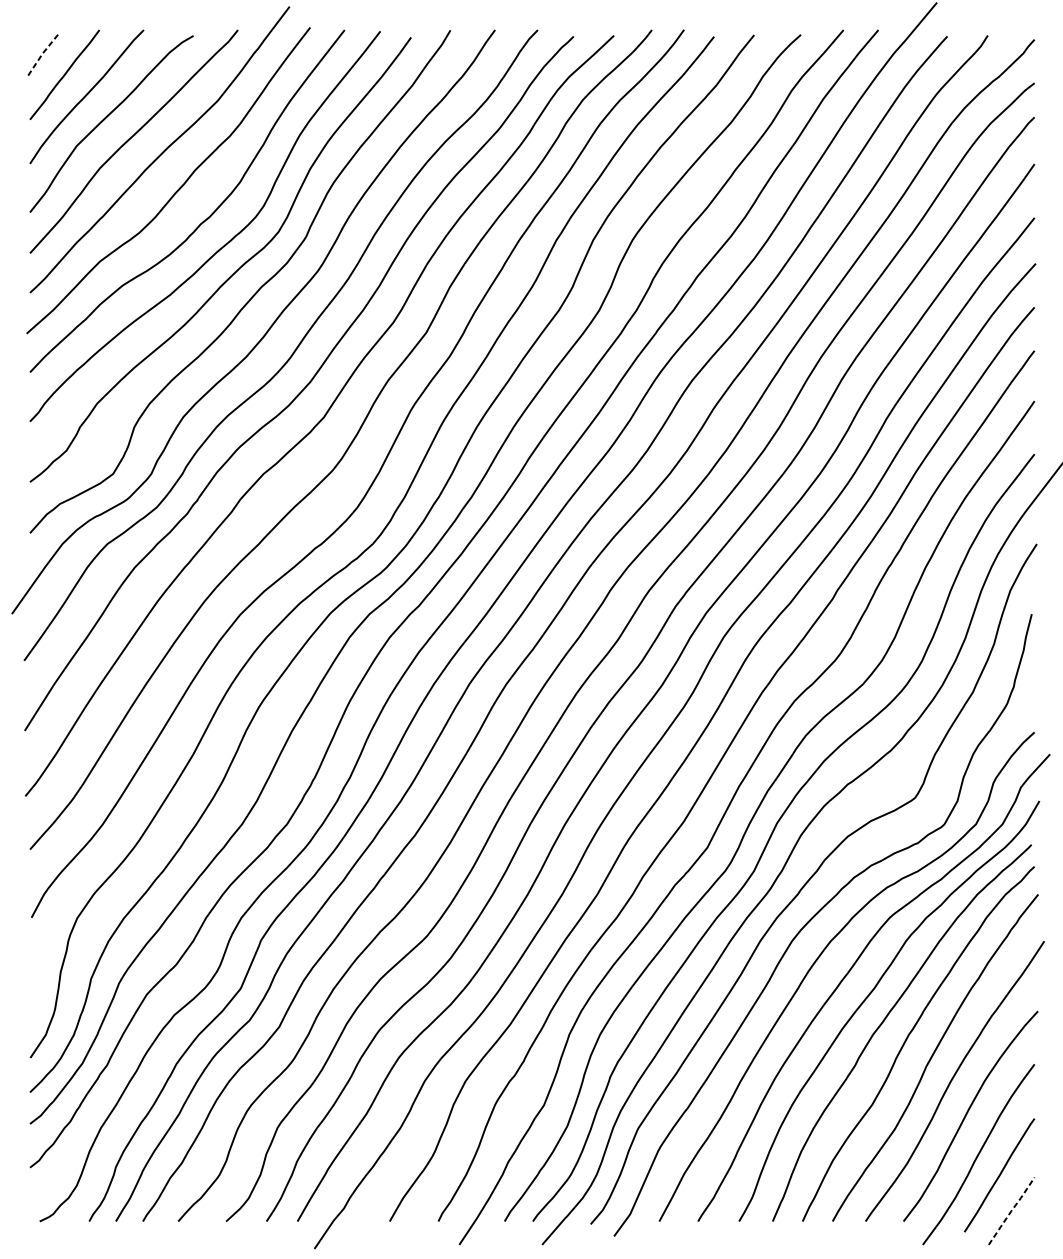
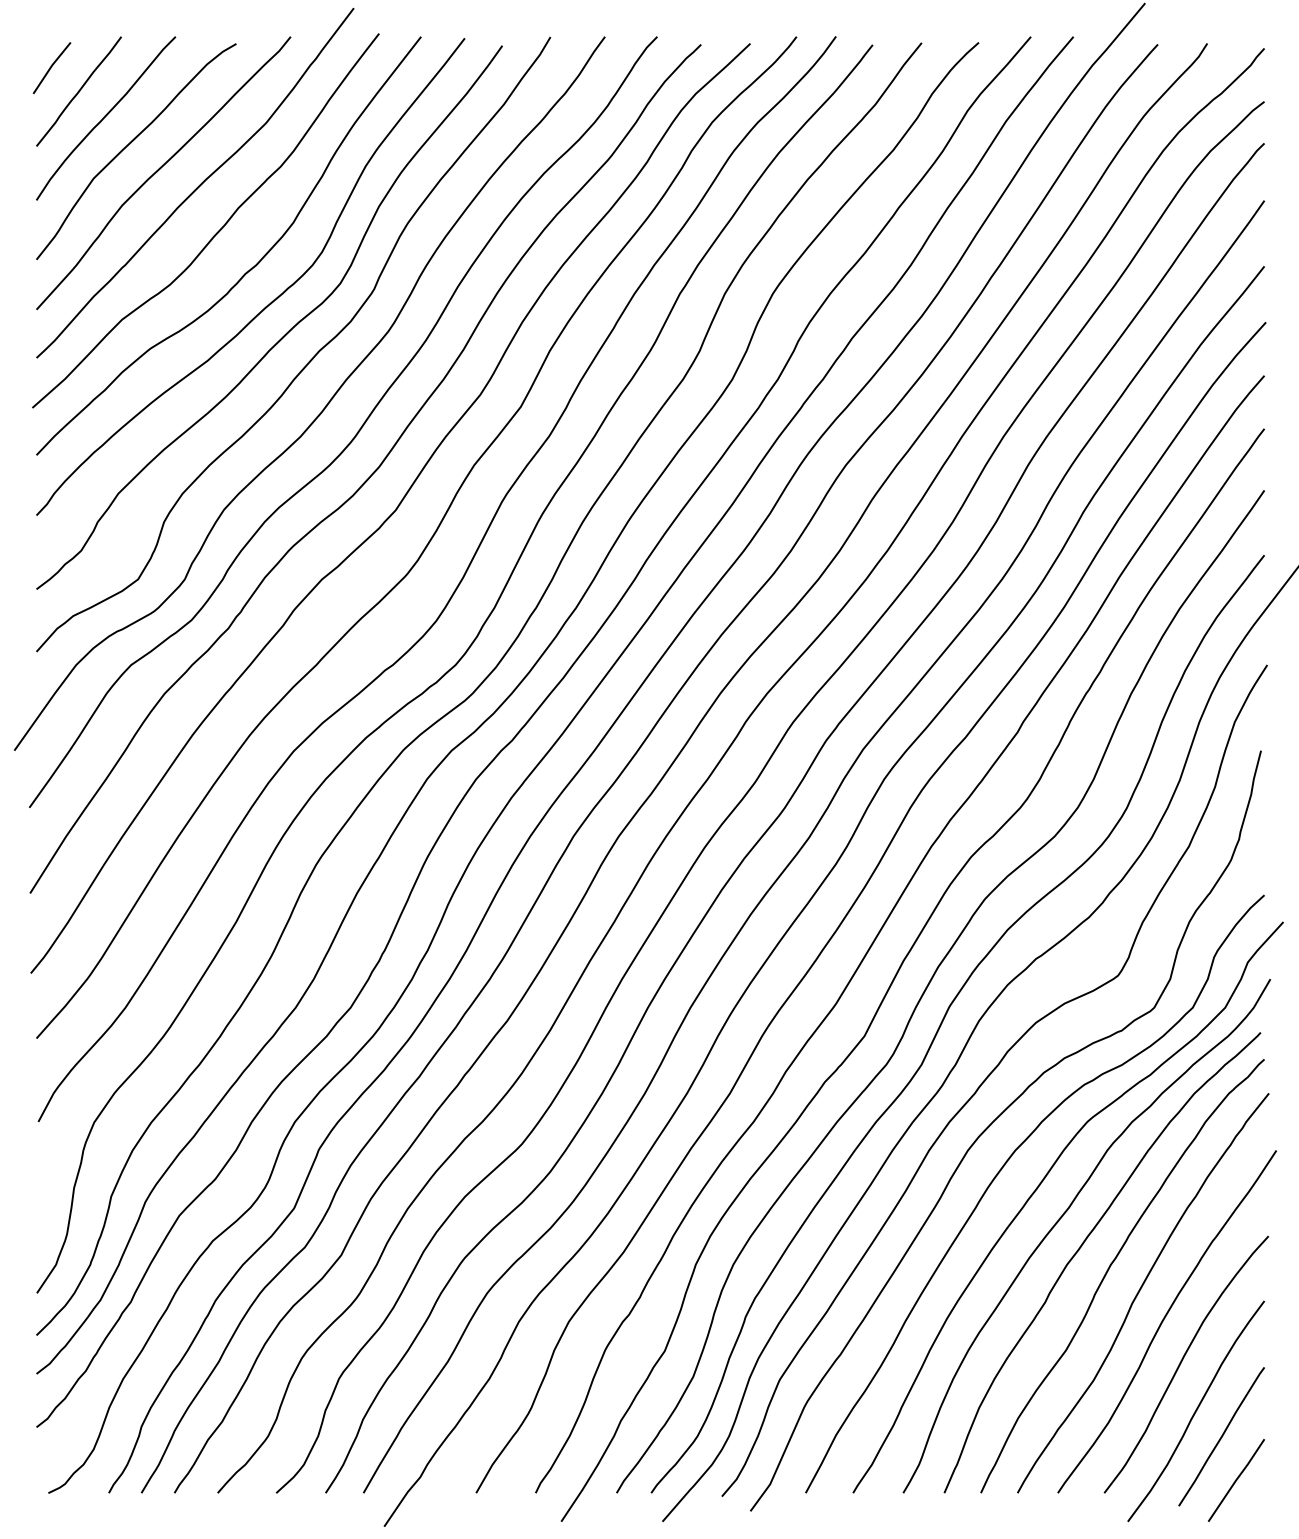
line: (42, 54) -> (51, 66), dashed -> solid
line: (1011, 1210) -> (1236, 1479), dashed -> solid

